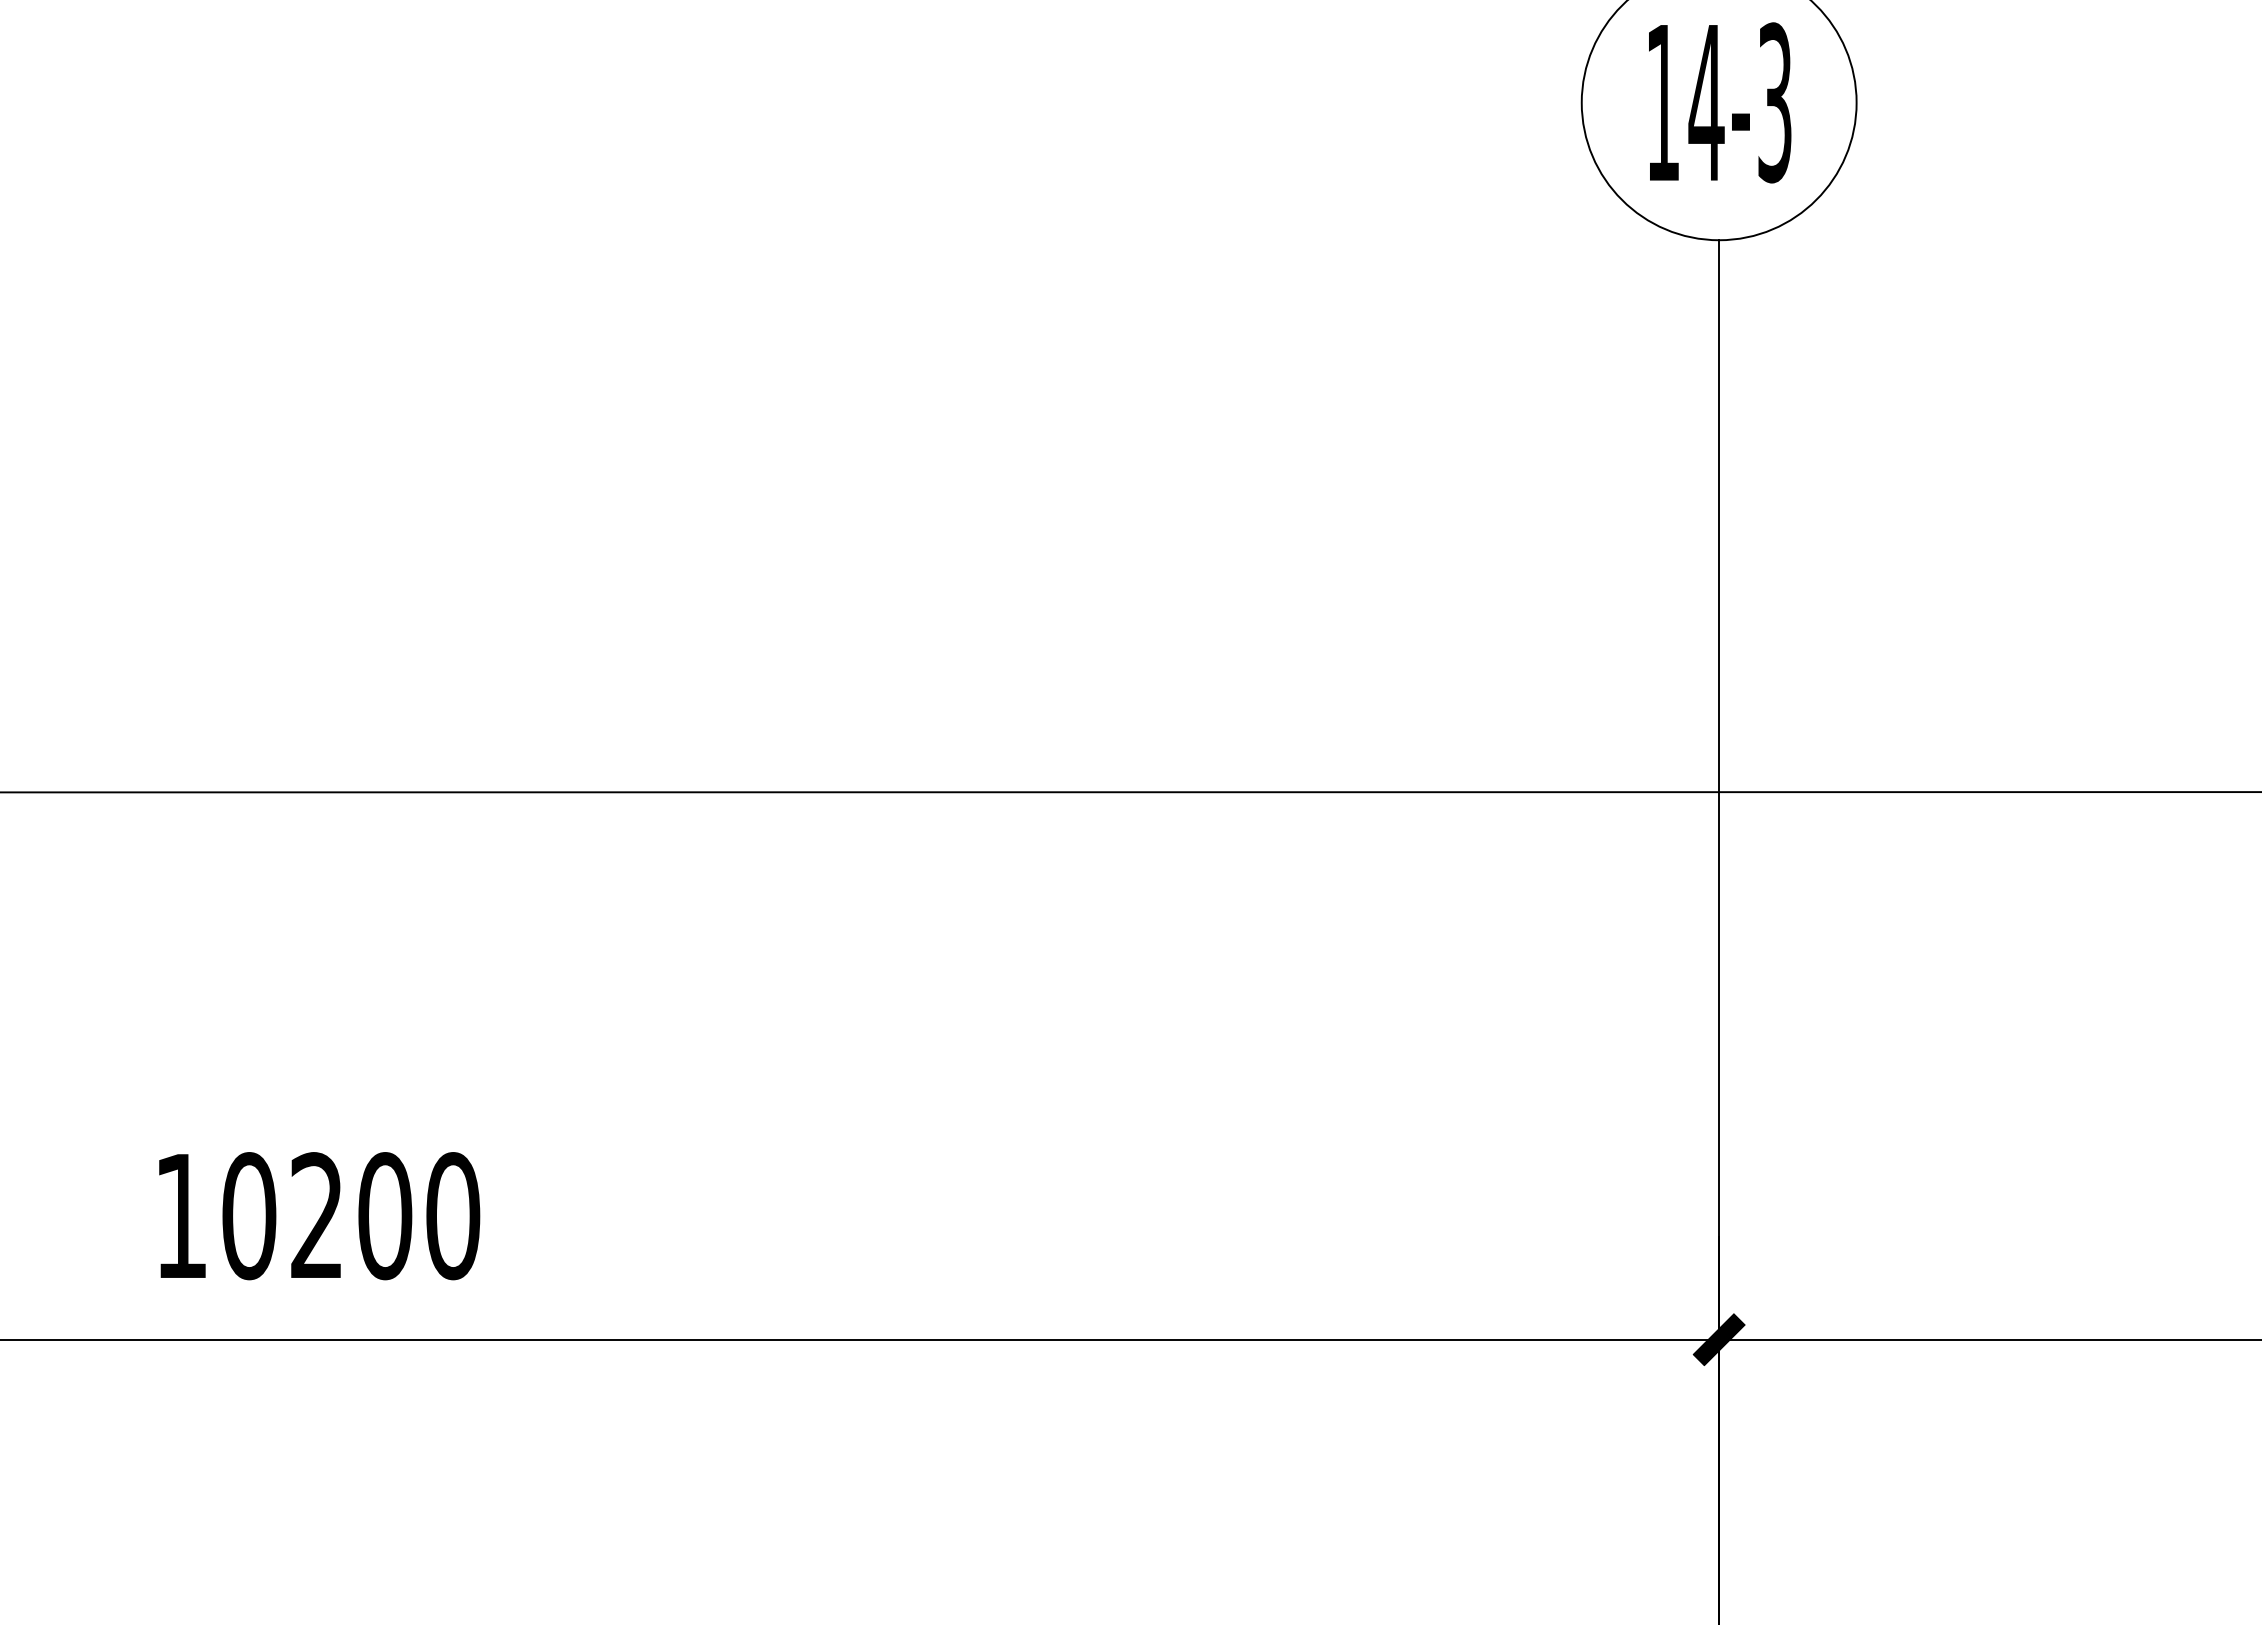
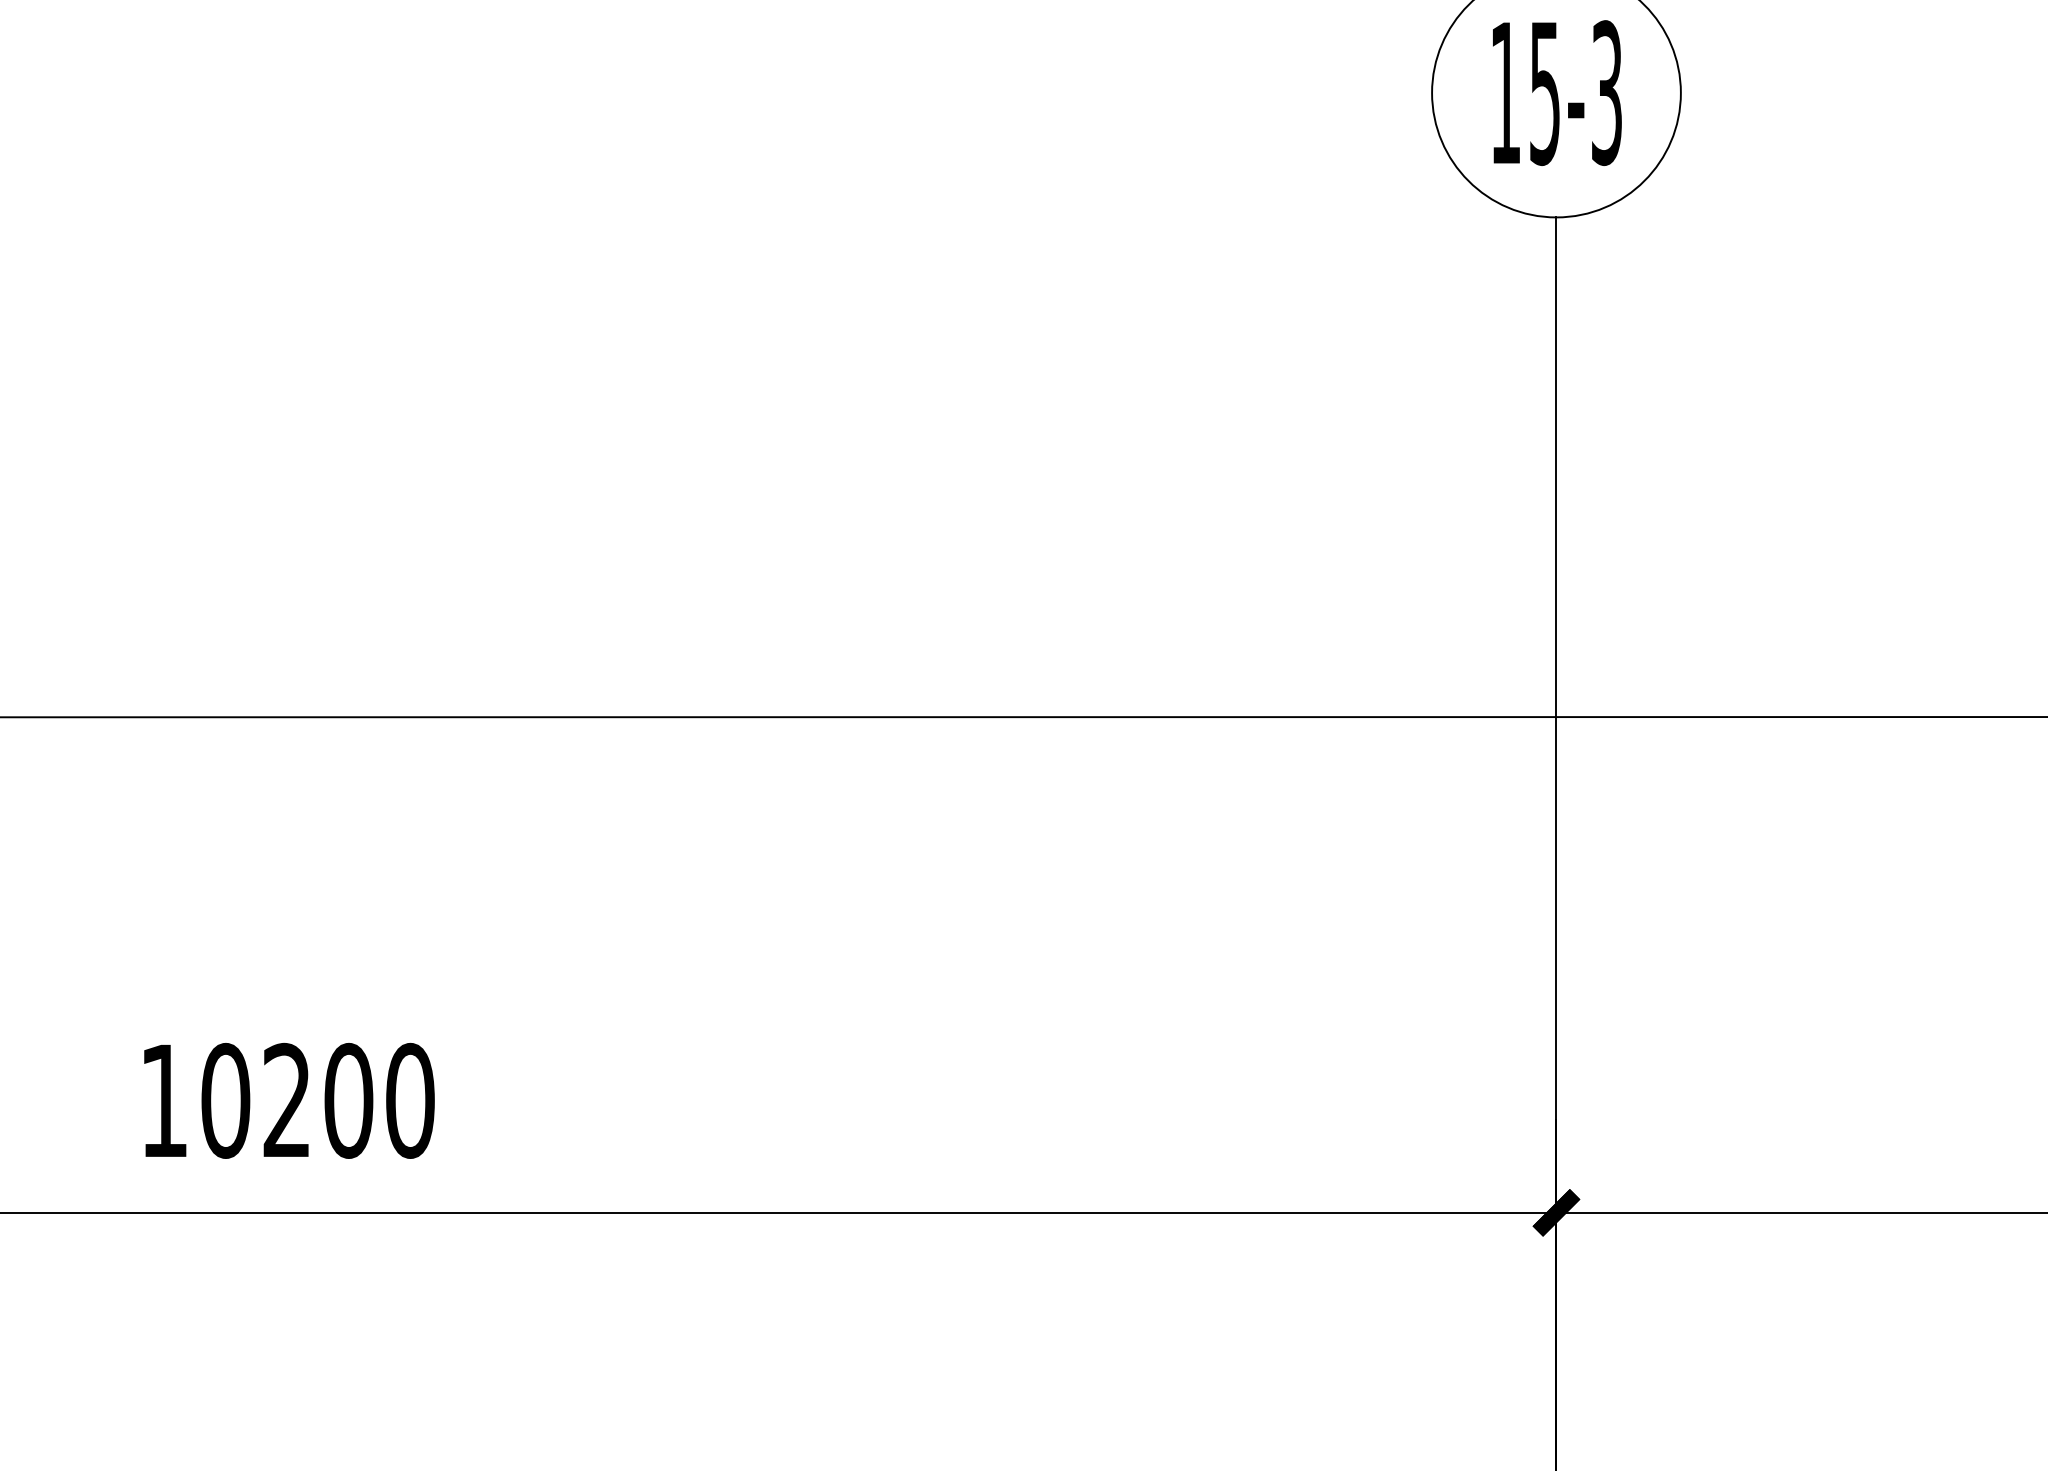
text: (1706, 104) -> (1545, 94), 14-3 -> 15-3

